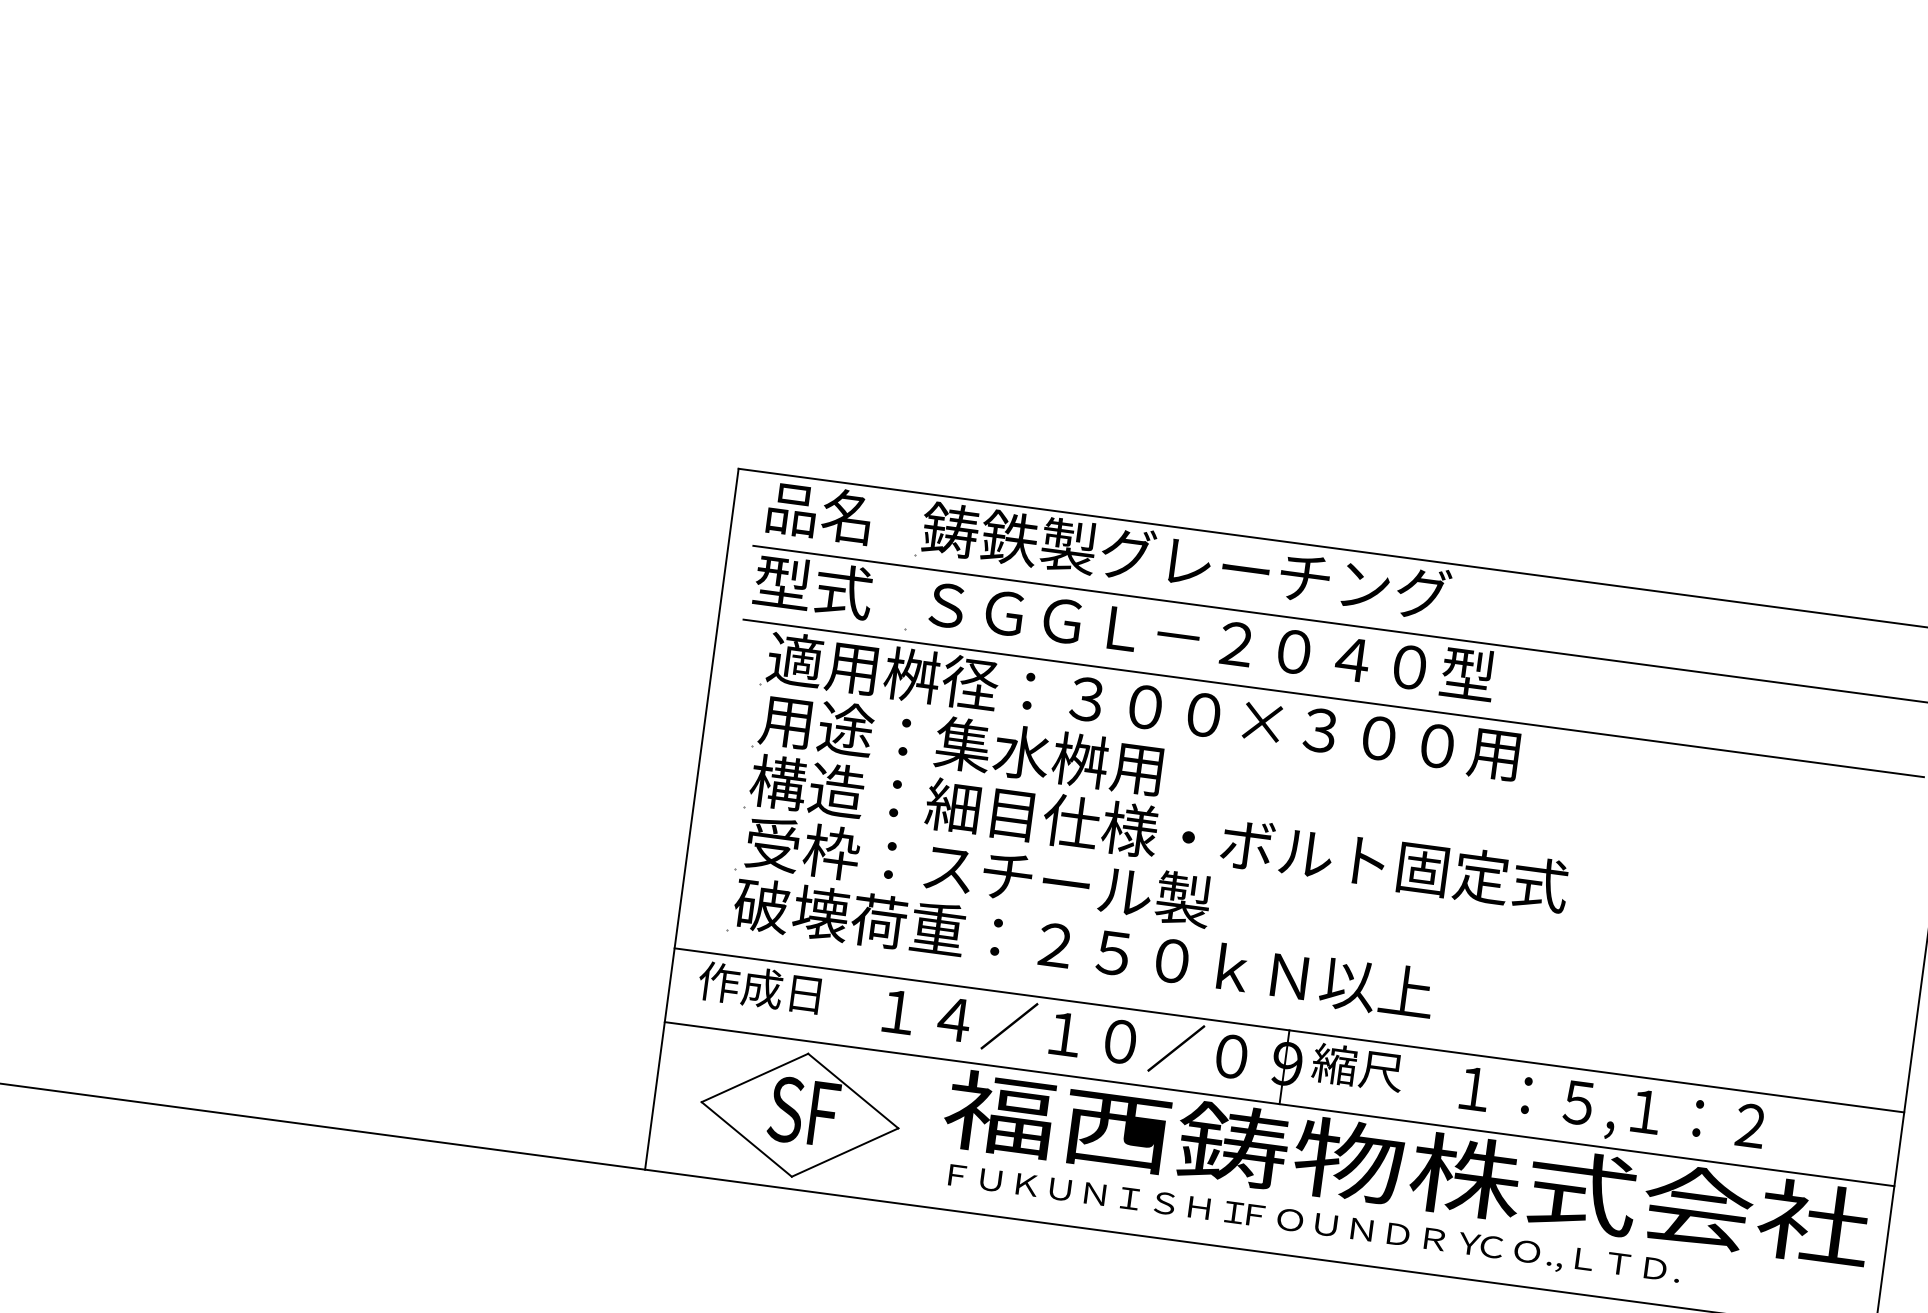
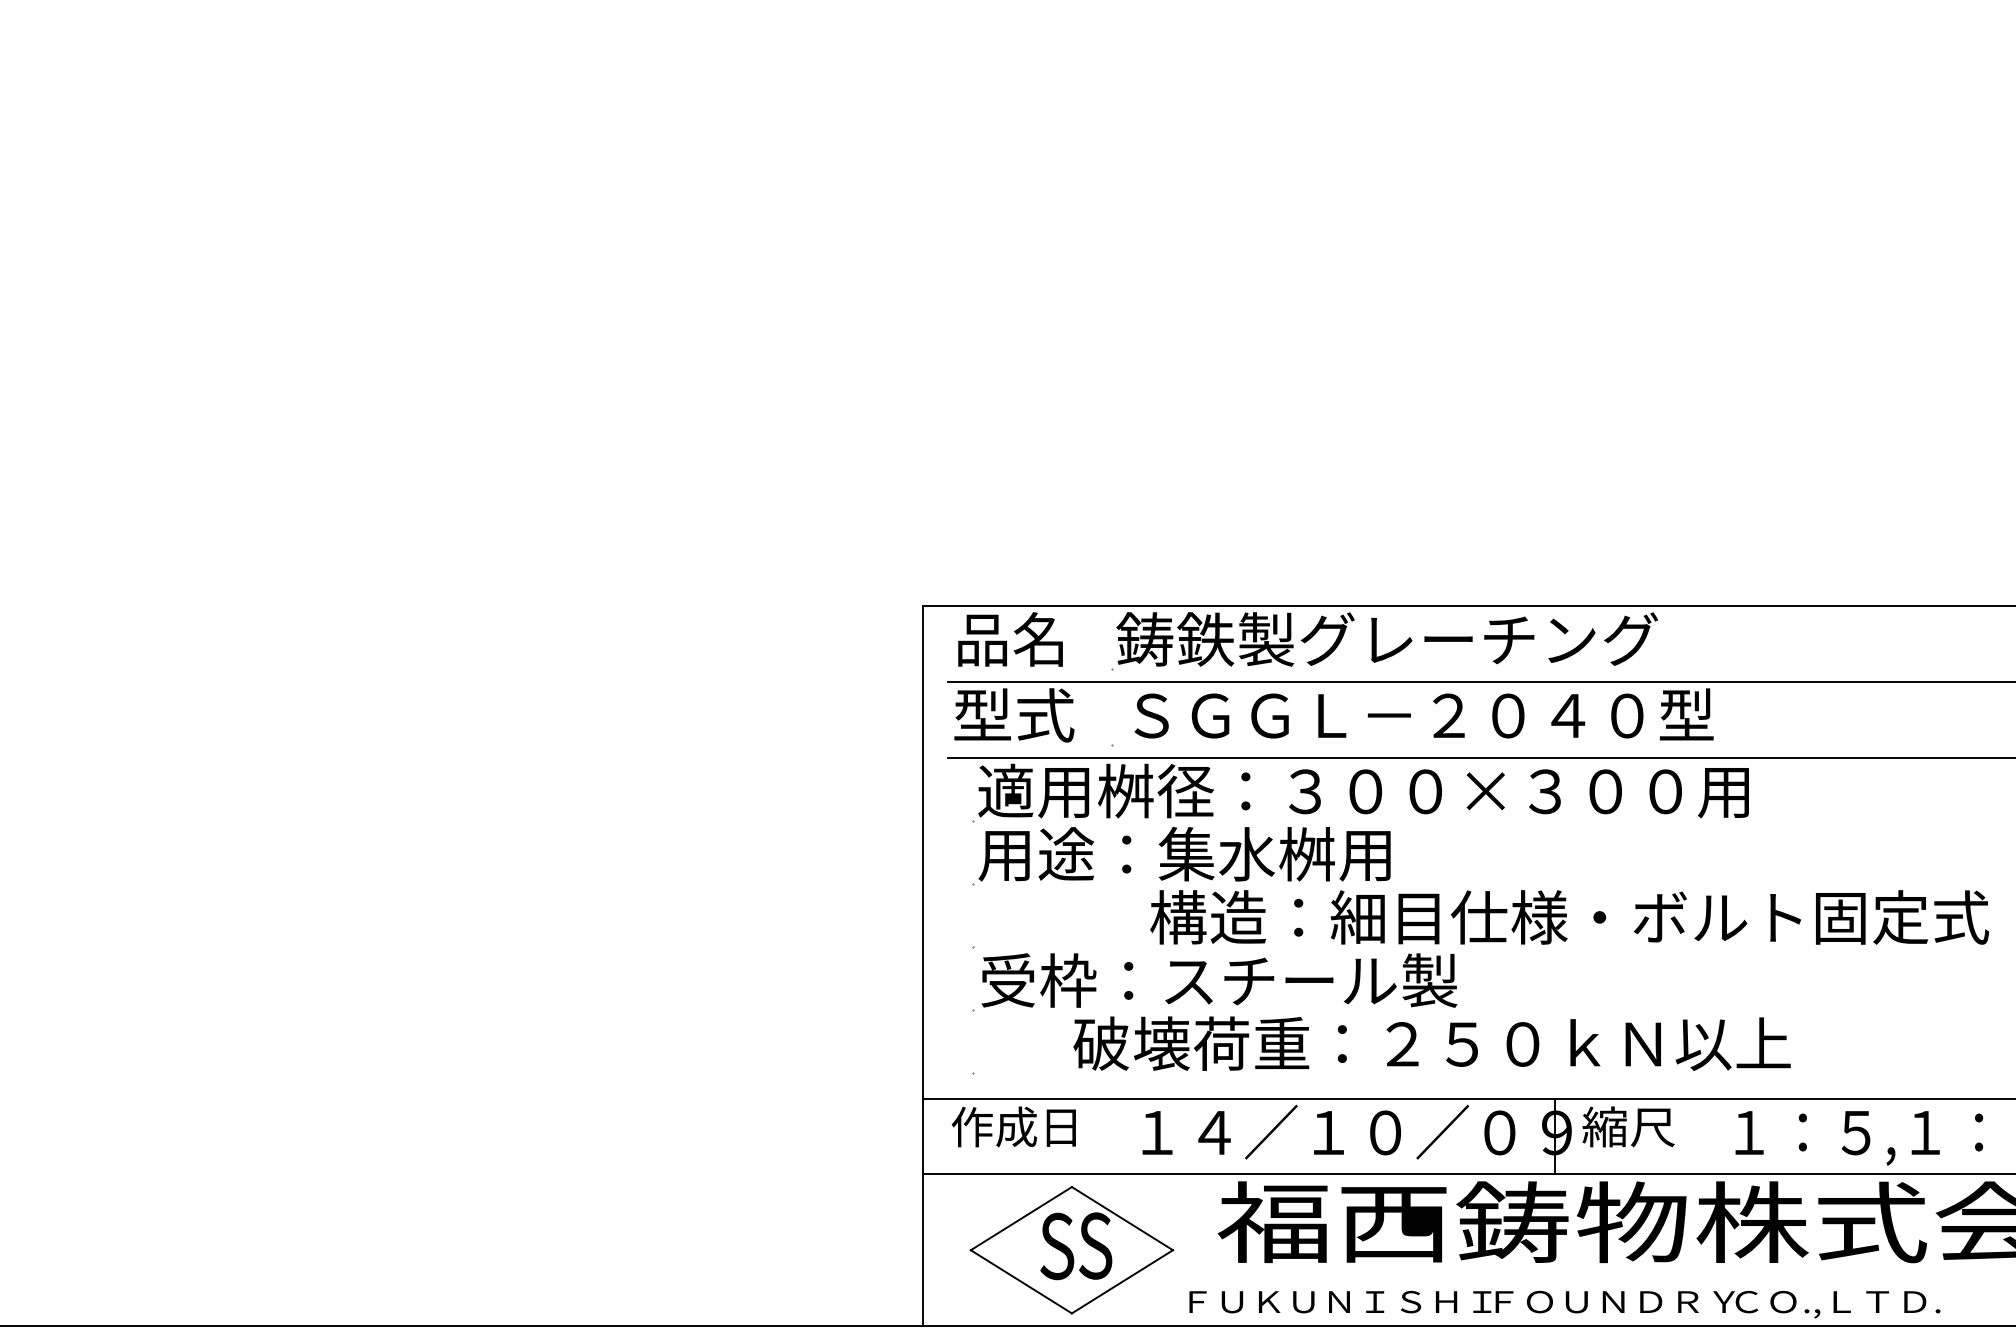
text: (1159, 833) -> (1569, 917), moved
text: (1083, 948) -> (1431, 1043), moved
text: (823, 1113) -> (1095, 1245), F -> S
text: (1313, 1225) -> (1564, 1304), moved

